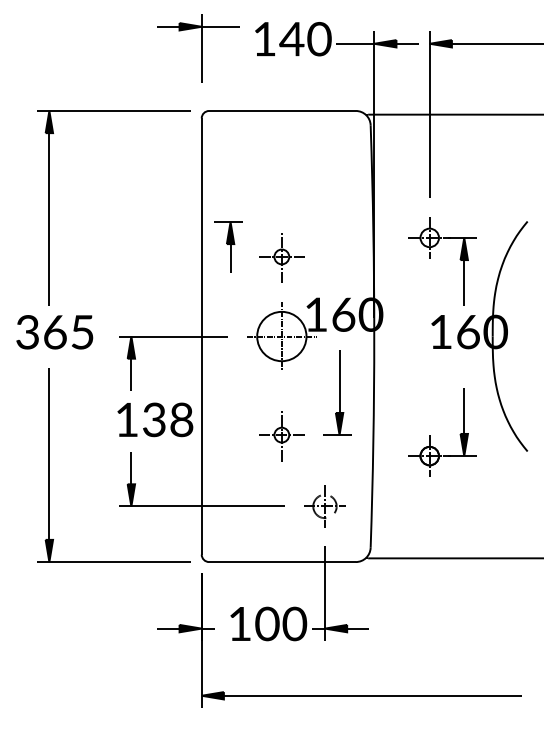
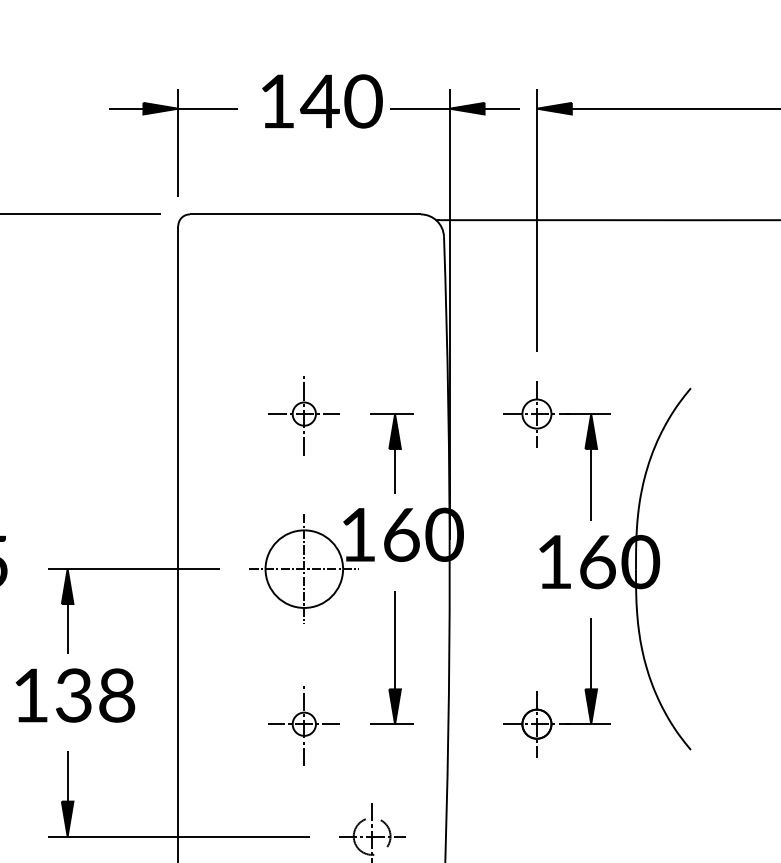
part: (198, 48) -> (173, 142), moved
part: (228, 246) -> (391, 452), moved
part: (281, 257) -> (303, 414), moved
text: (155, 419) -> (75, 694), moved
part: (430, 435) -> (538, 691), moved

